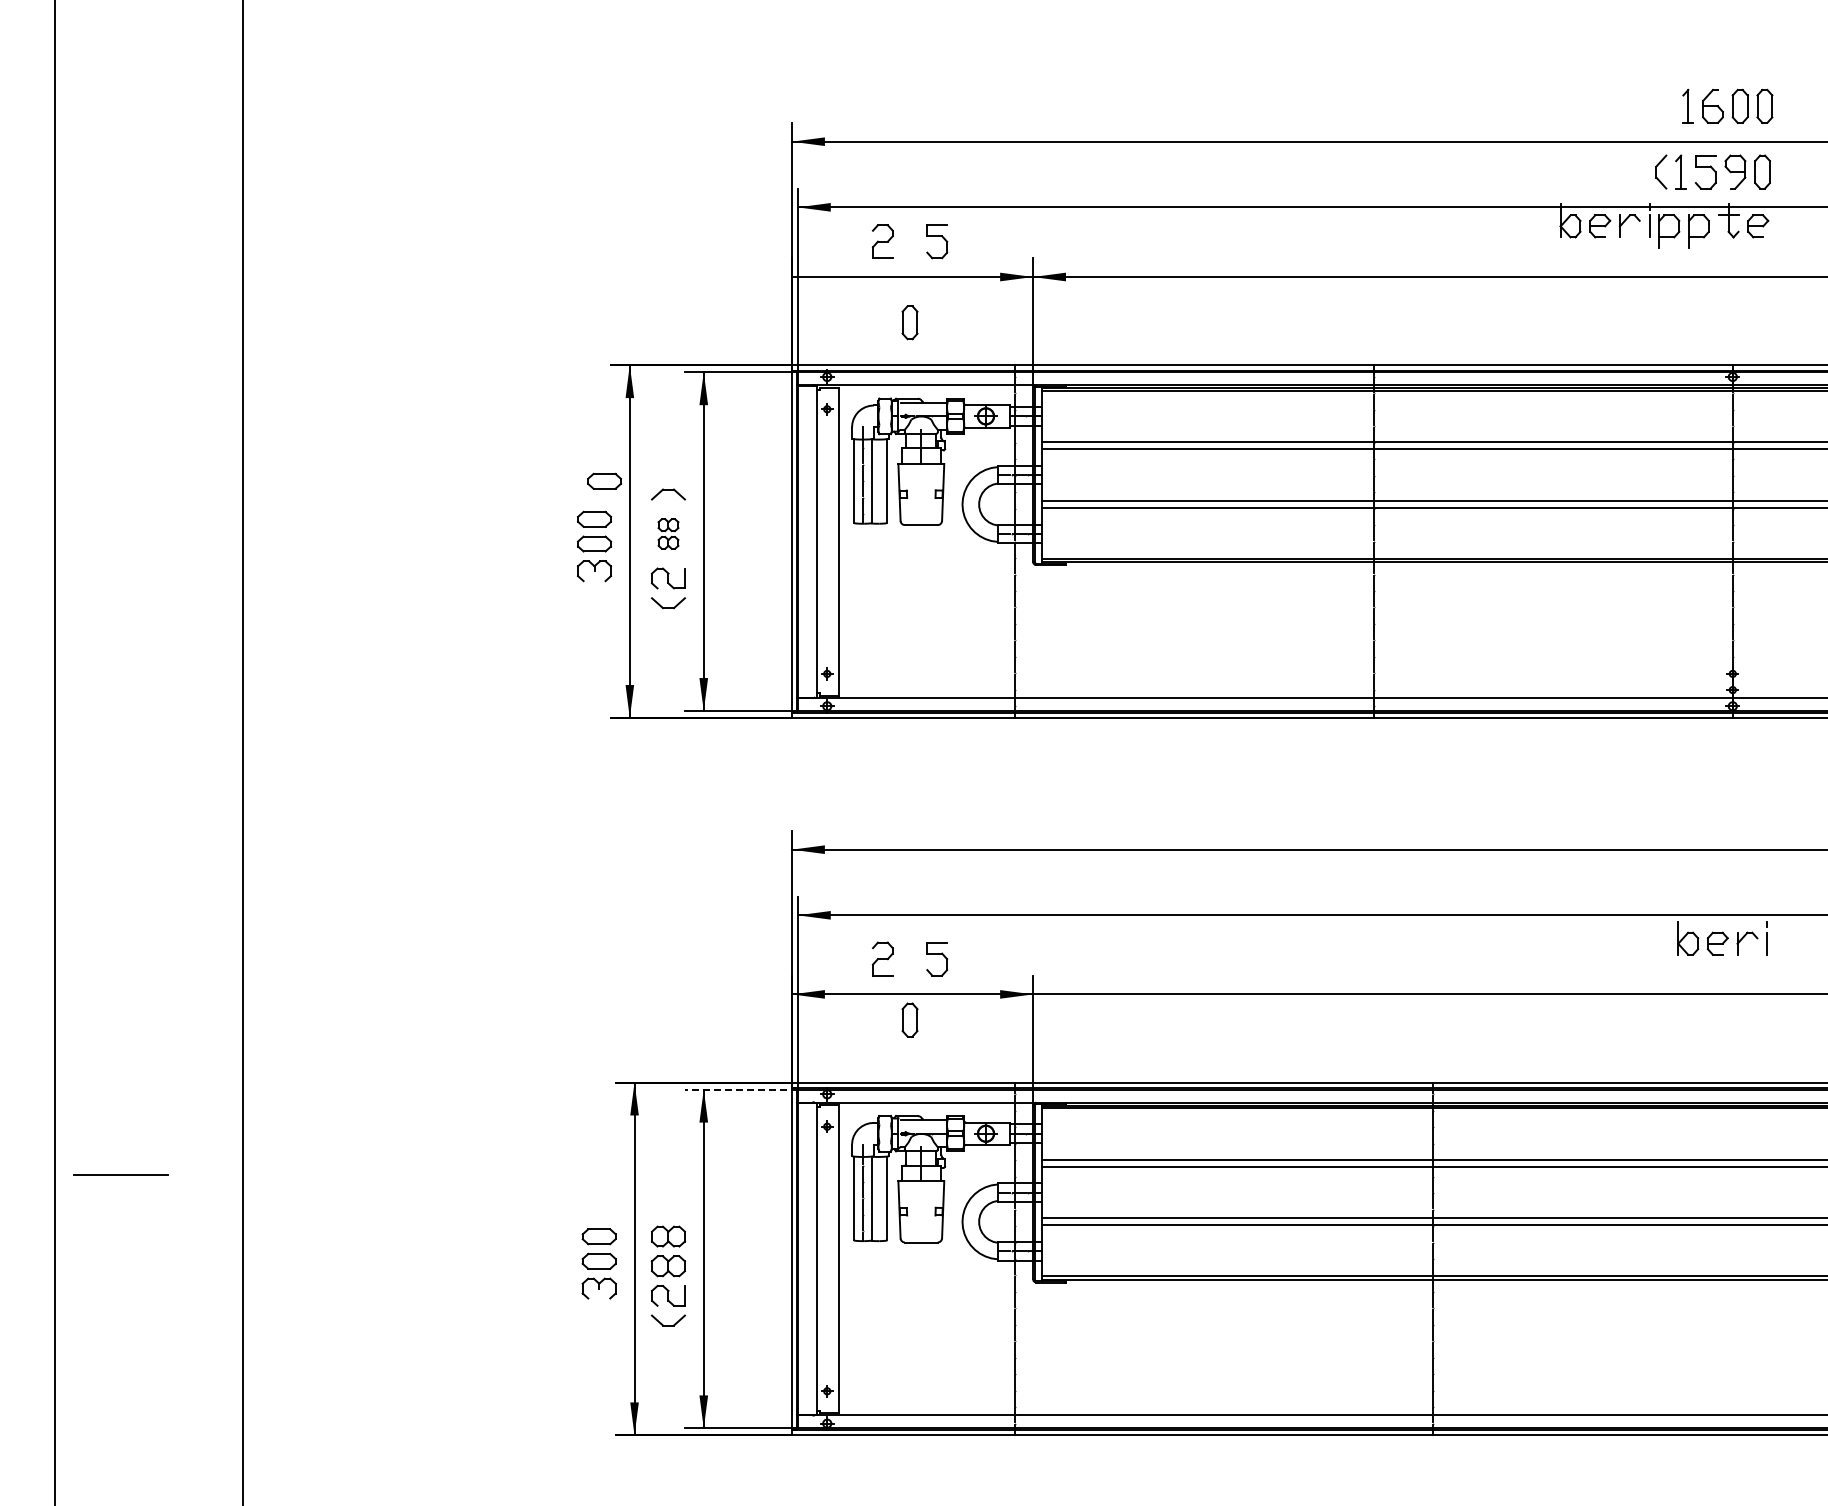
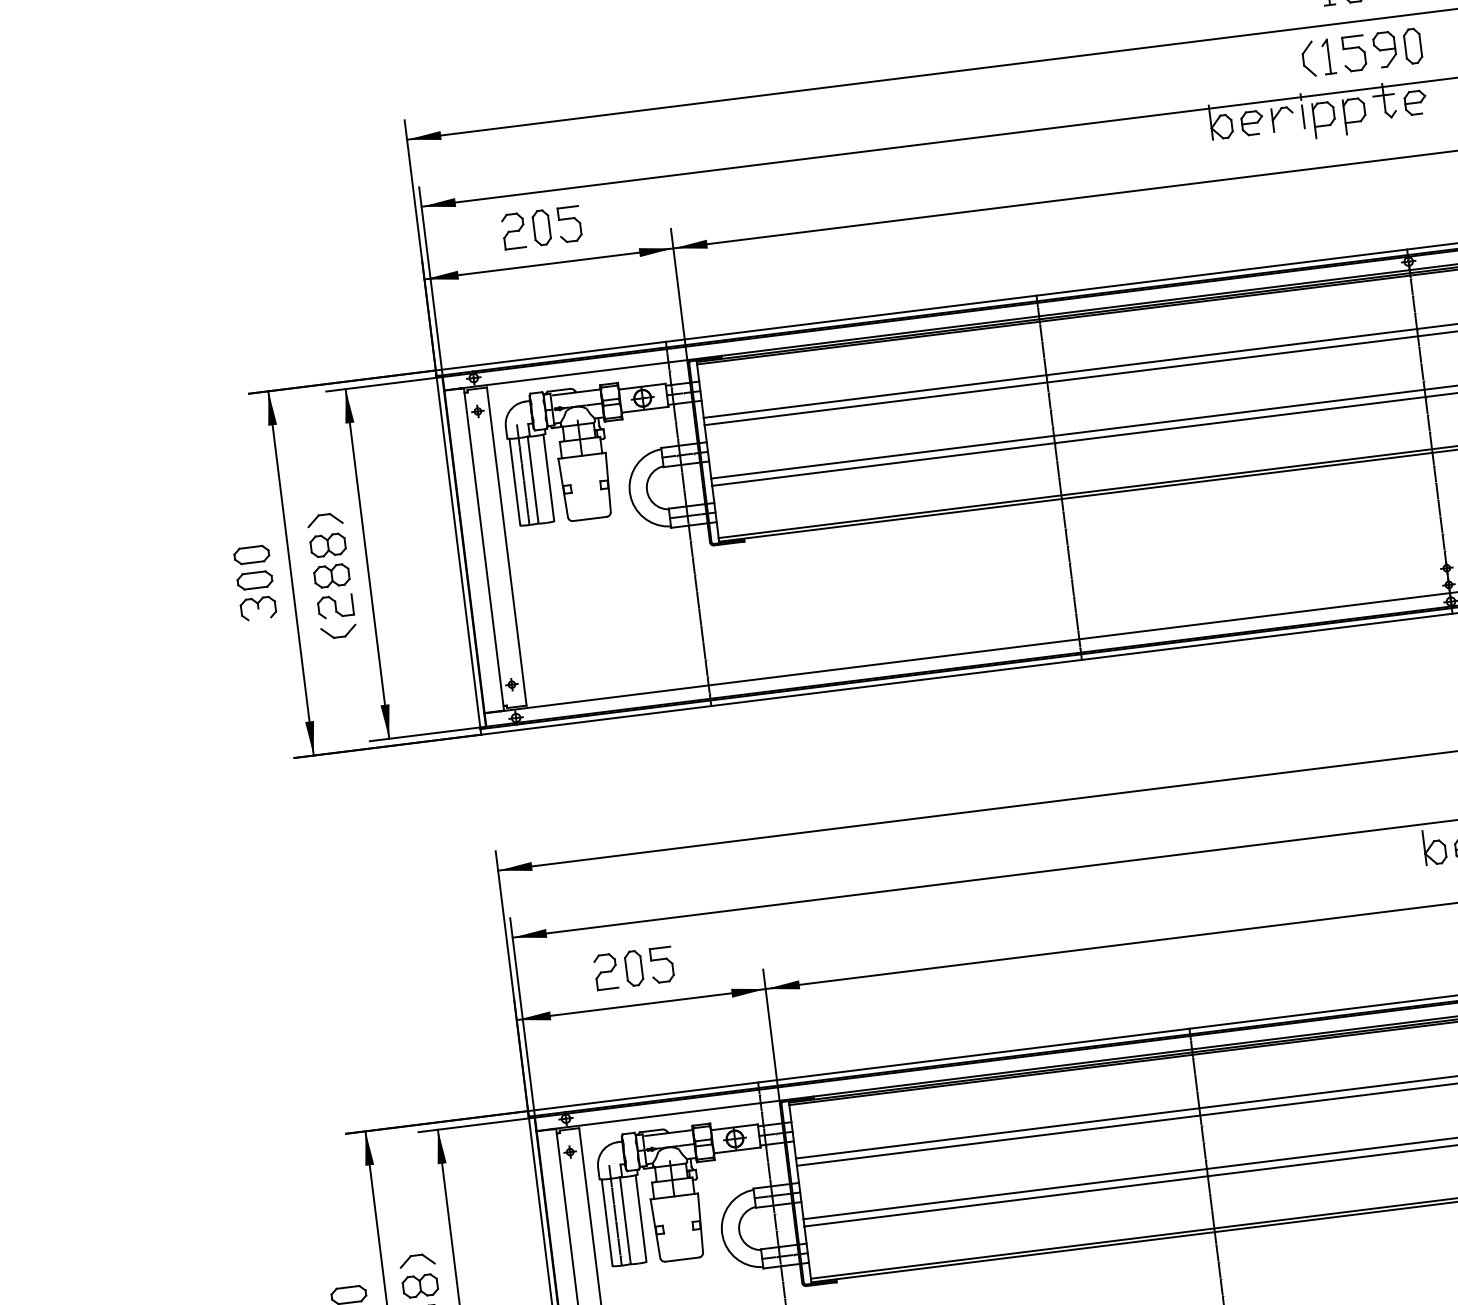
fill: (807, 276) -> (440, 276), added
part: (909, 322) -> (541, 227), moved
part: (604, 480) -> (257, 513), removed
part: (668, 533) -> (329, 560), size x1.67
fill: (1049, 994) -> (782, 987), added
part: (909, 1019) -> (633, 967), moved
line: (740, 1089) -> (475, 1124), dashed -> solid
part: (668, 1211) -> (417, 1260), added

